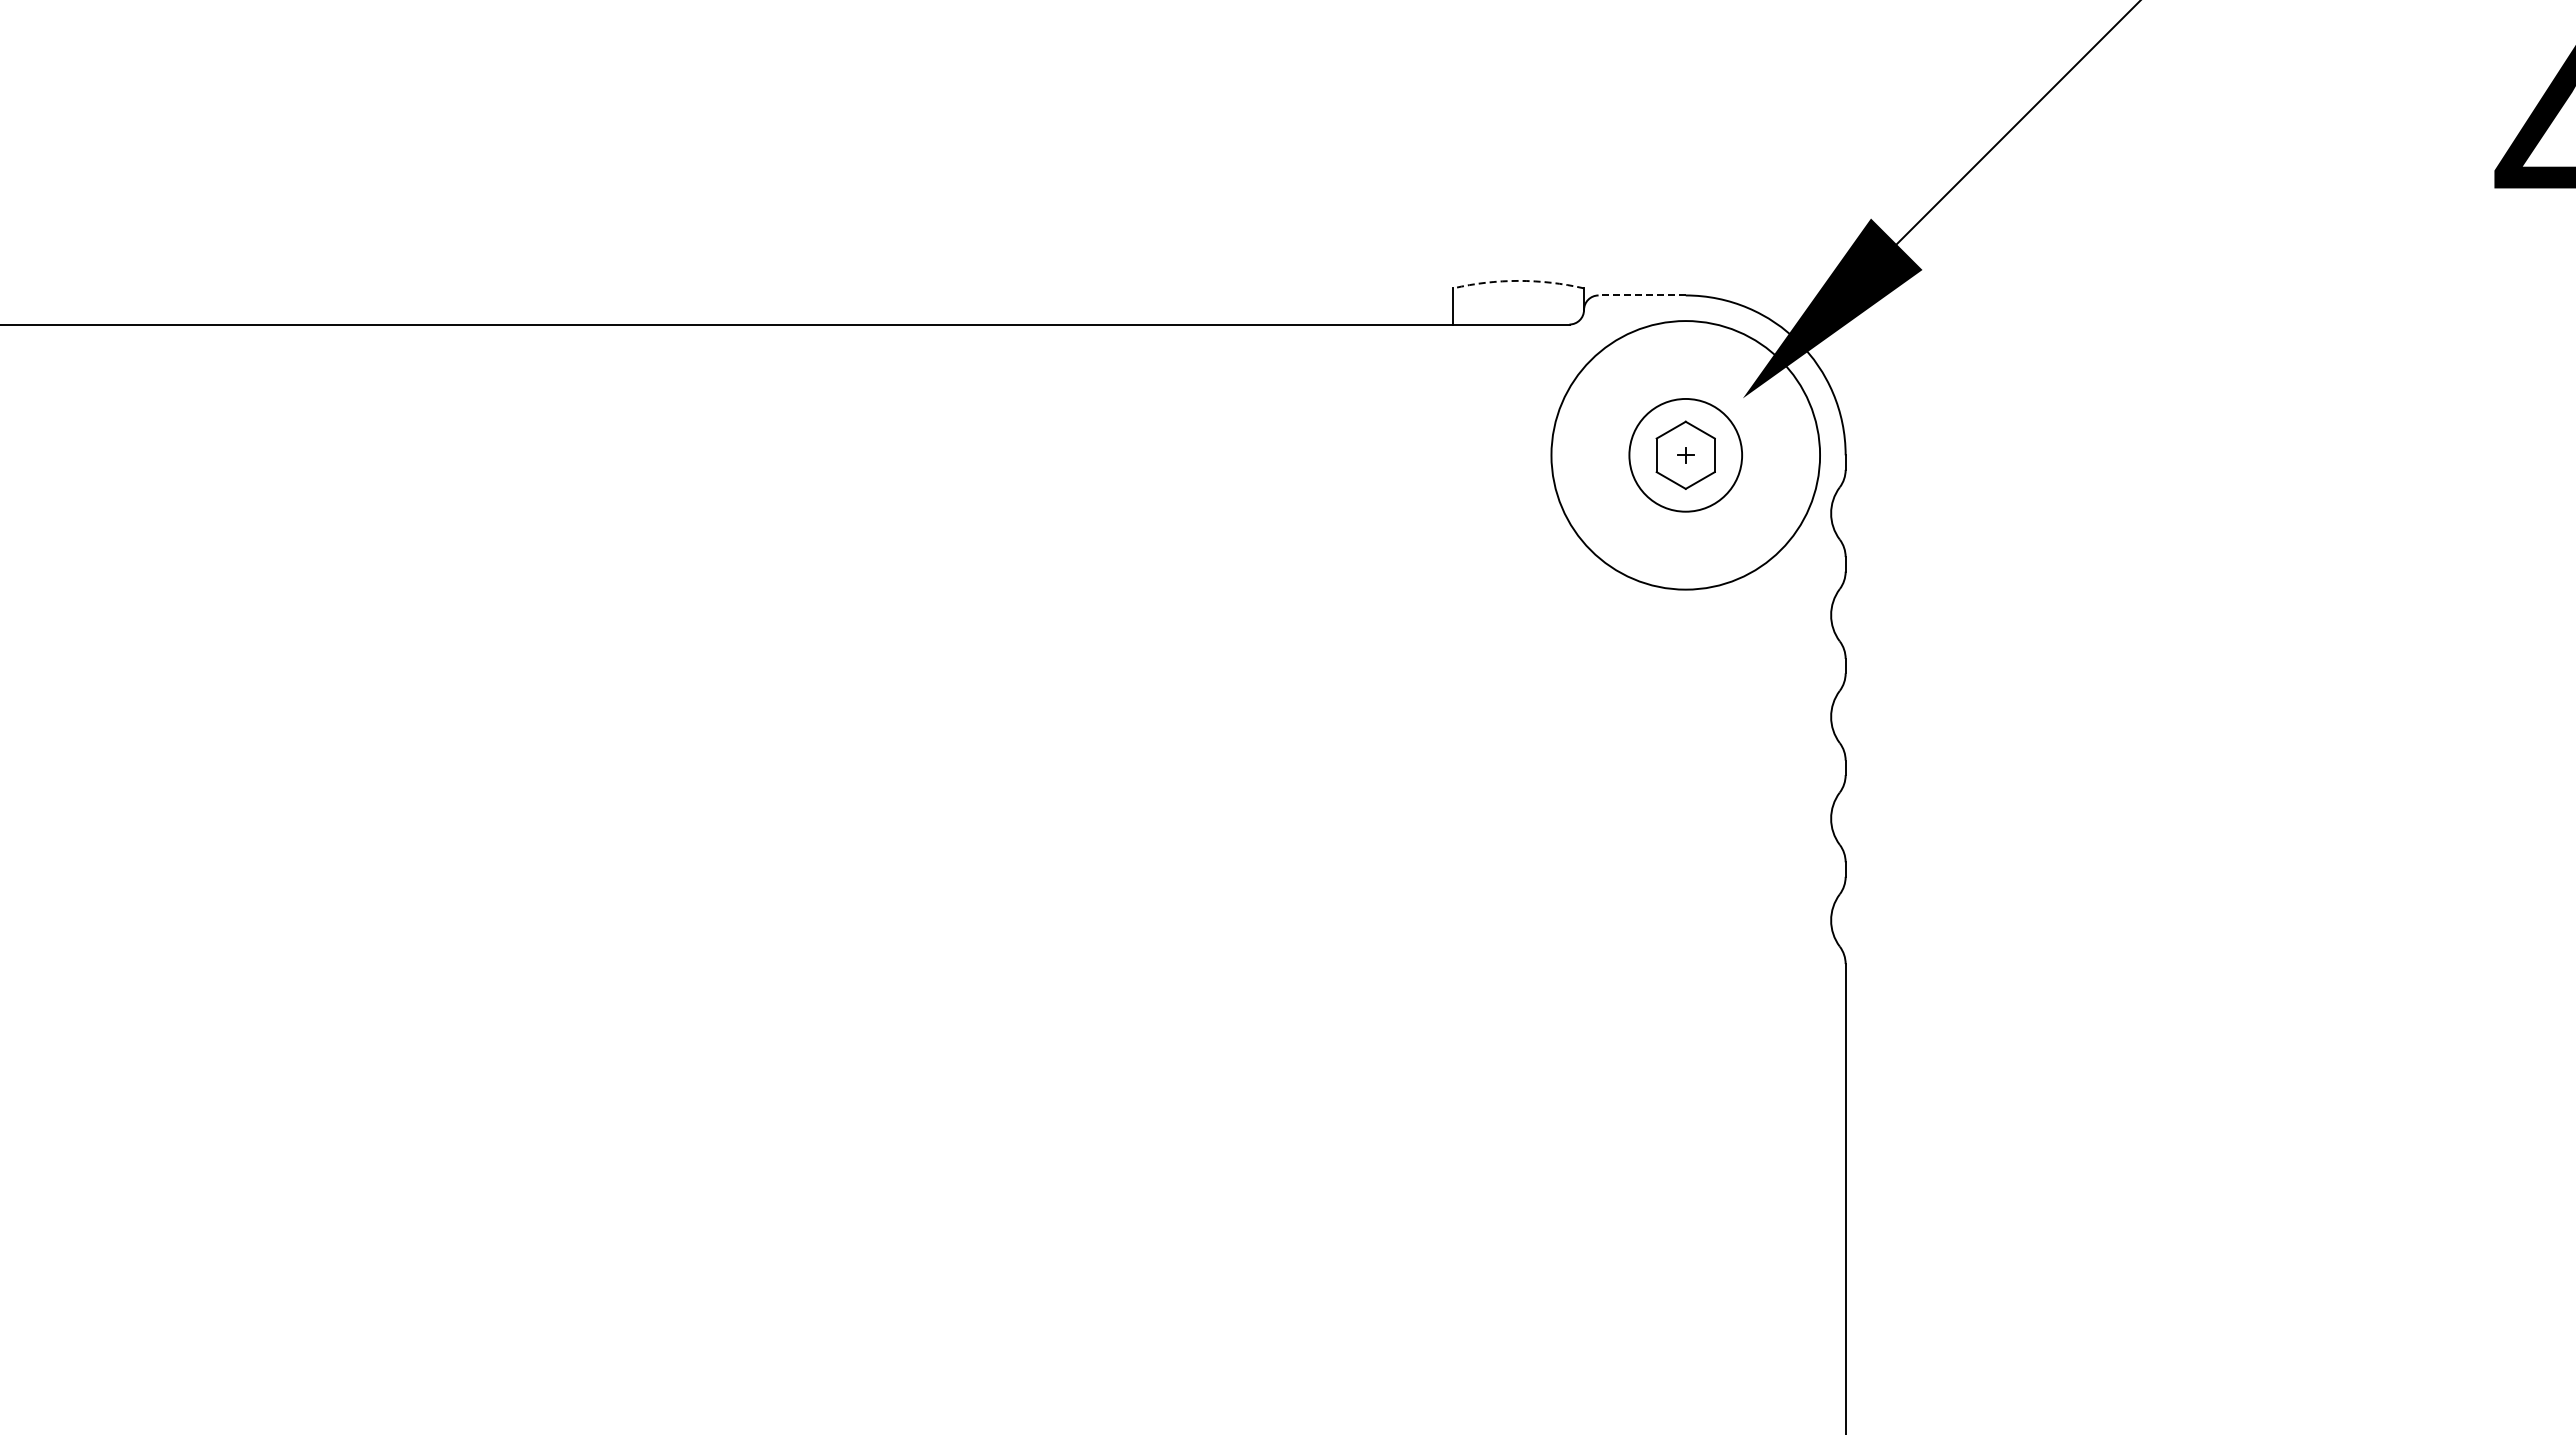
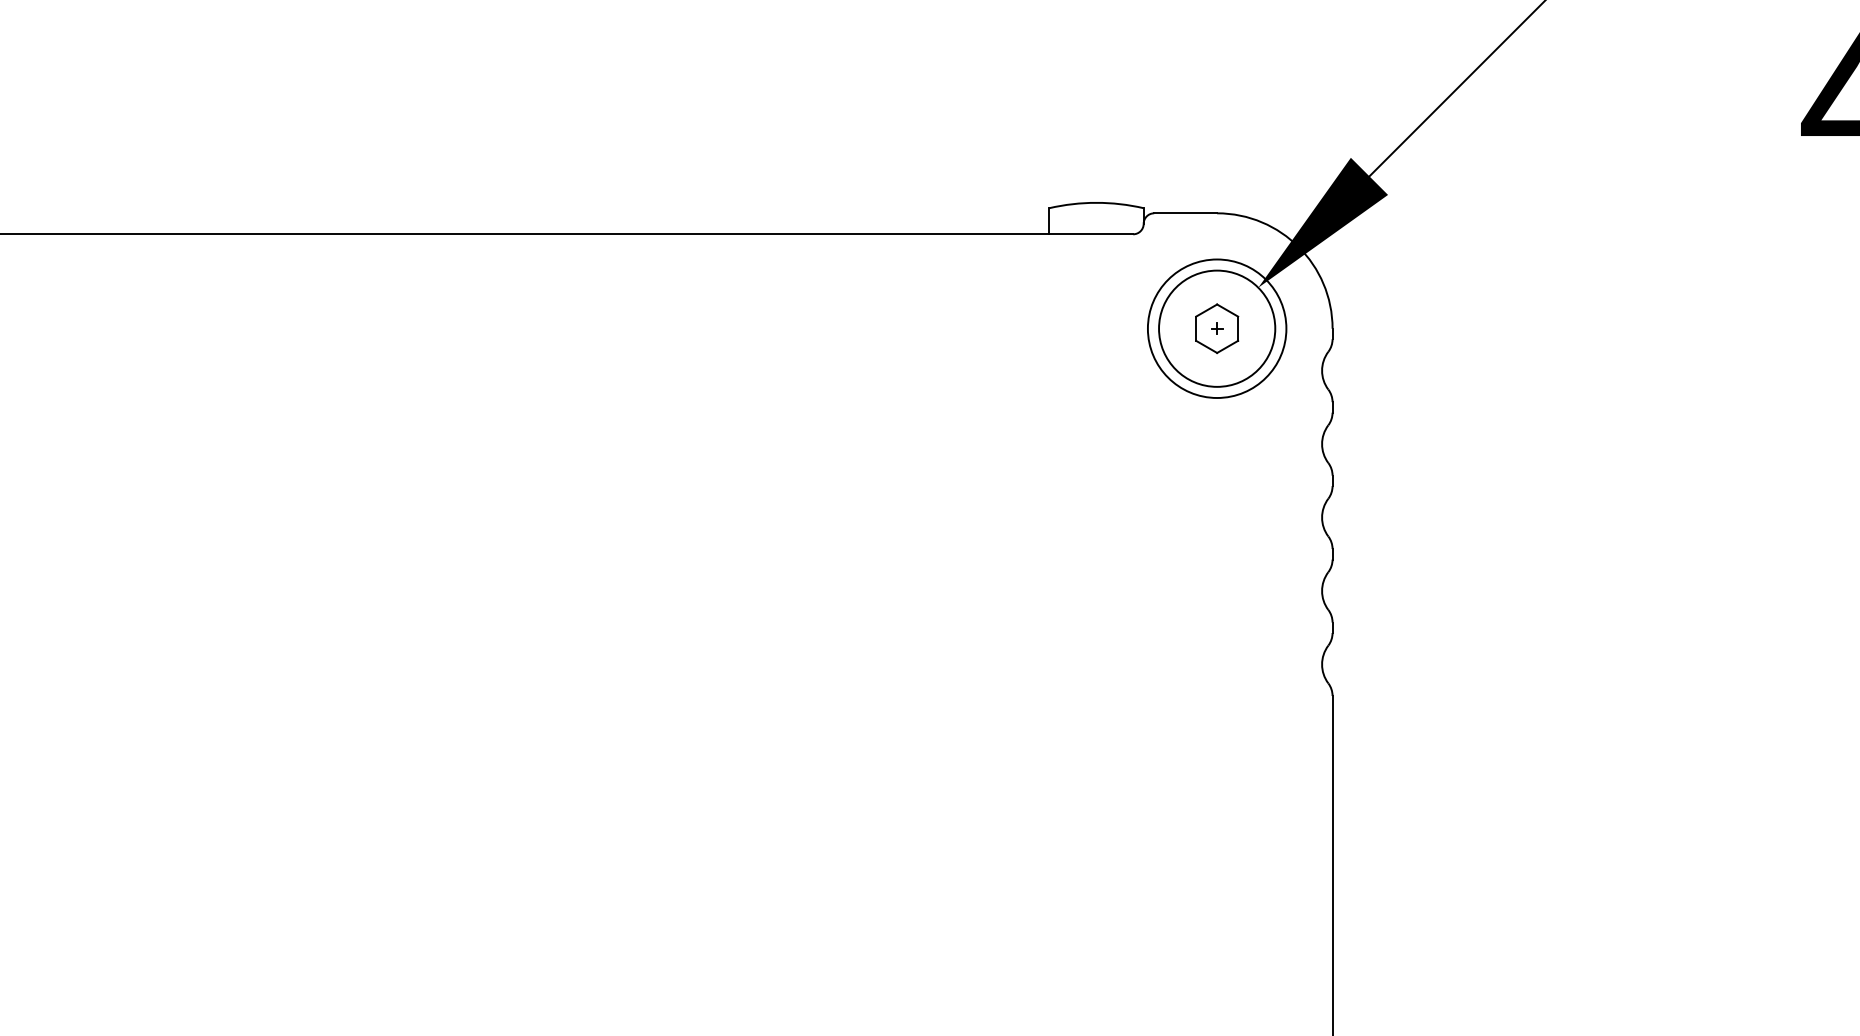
arc: (1518, 280) -> (1096, 202), dashed -> solid
line: (1642, 295) -> (1185, 213), dashed -> solid
circle: (1685, 454) -> (1216, 328), size x1.43
circle: (1685, 455) -> (1216, 328), size x0.71

